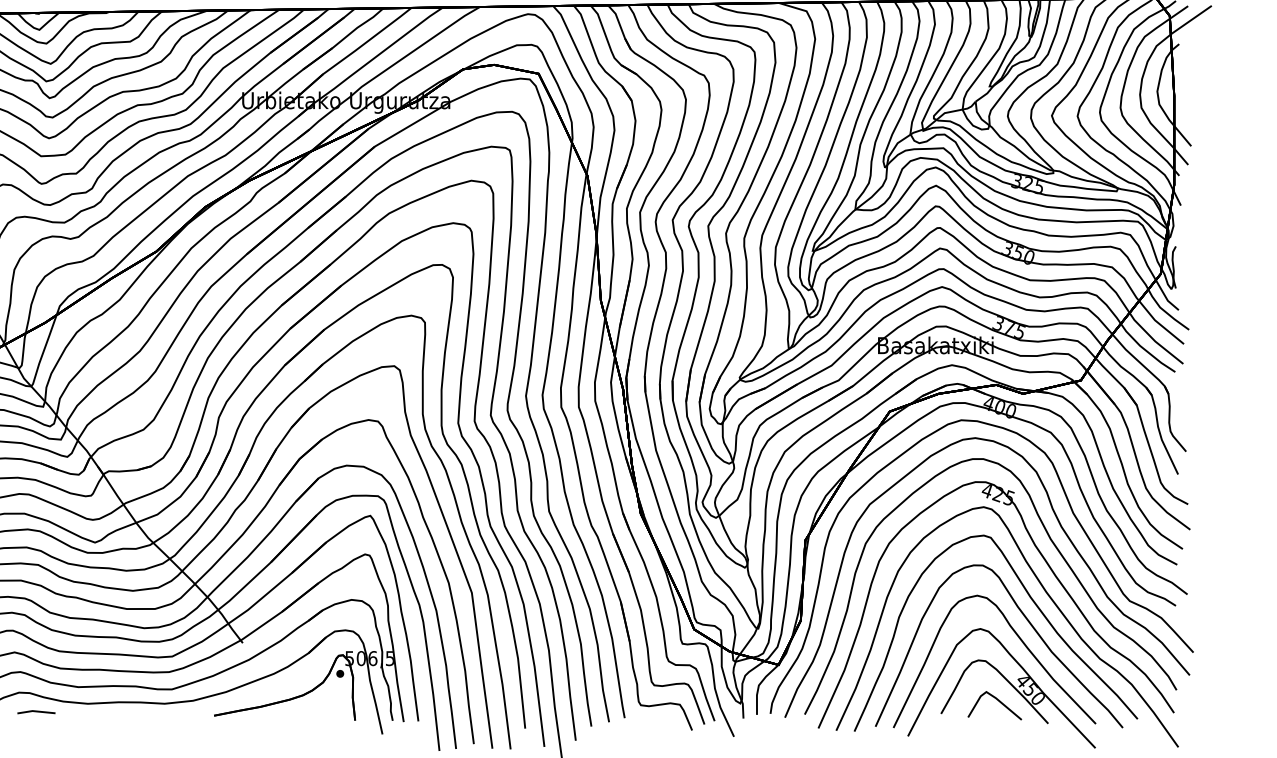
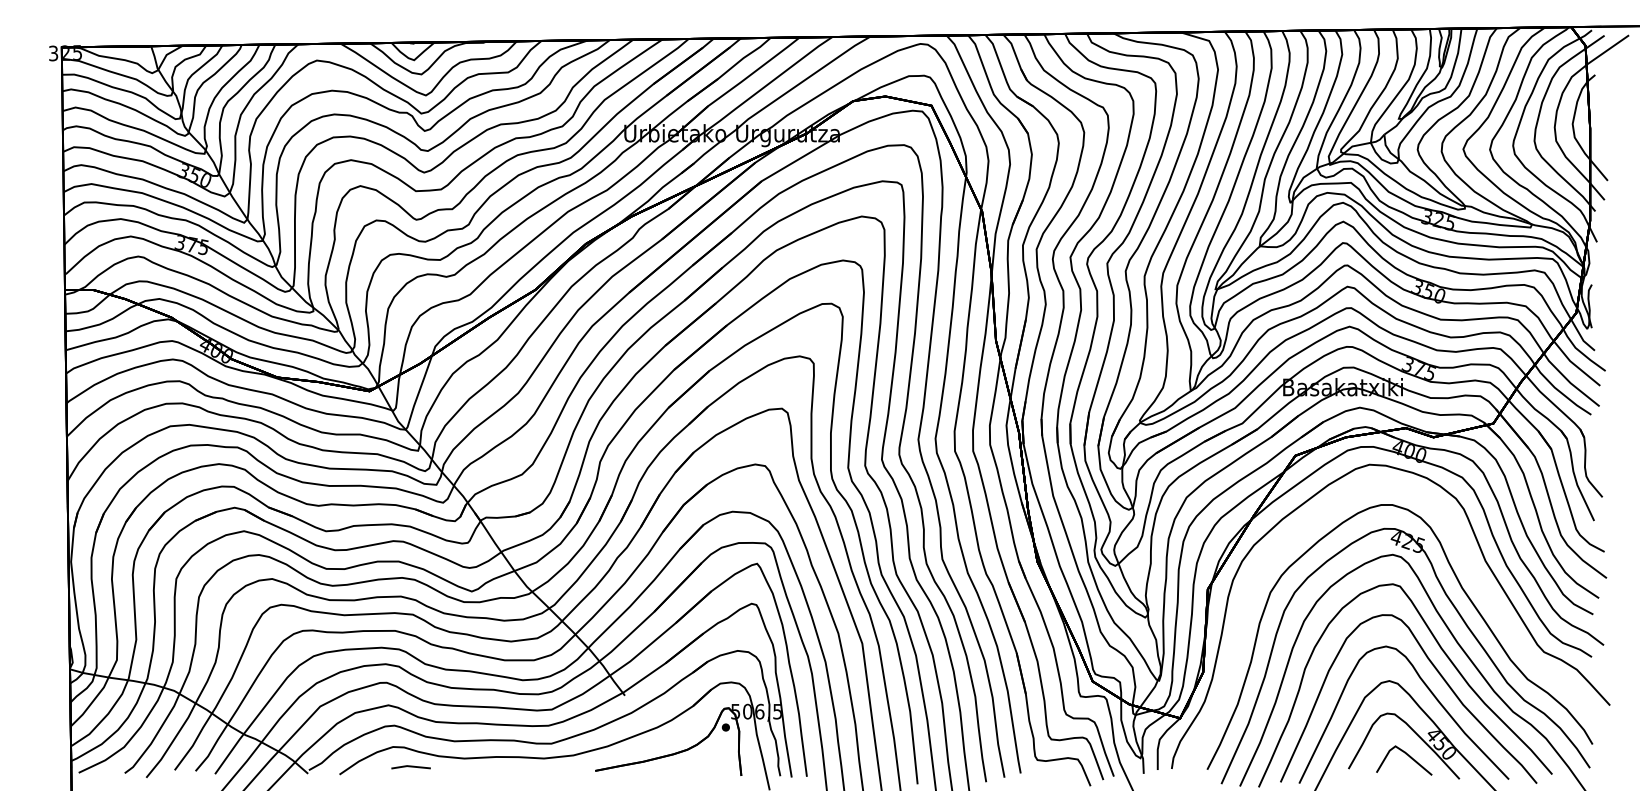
curve: (1061, 529) -> (1473, 577), removed

